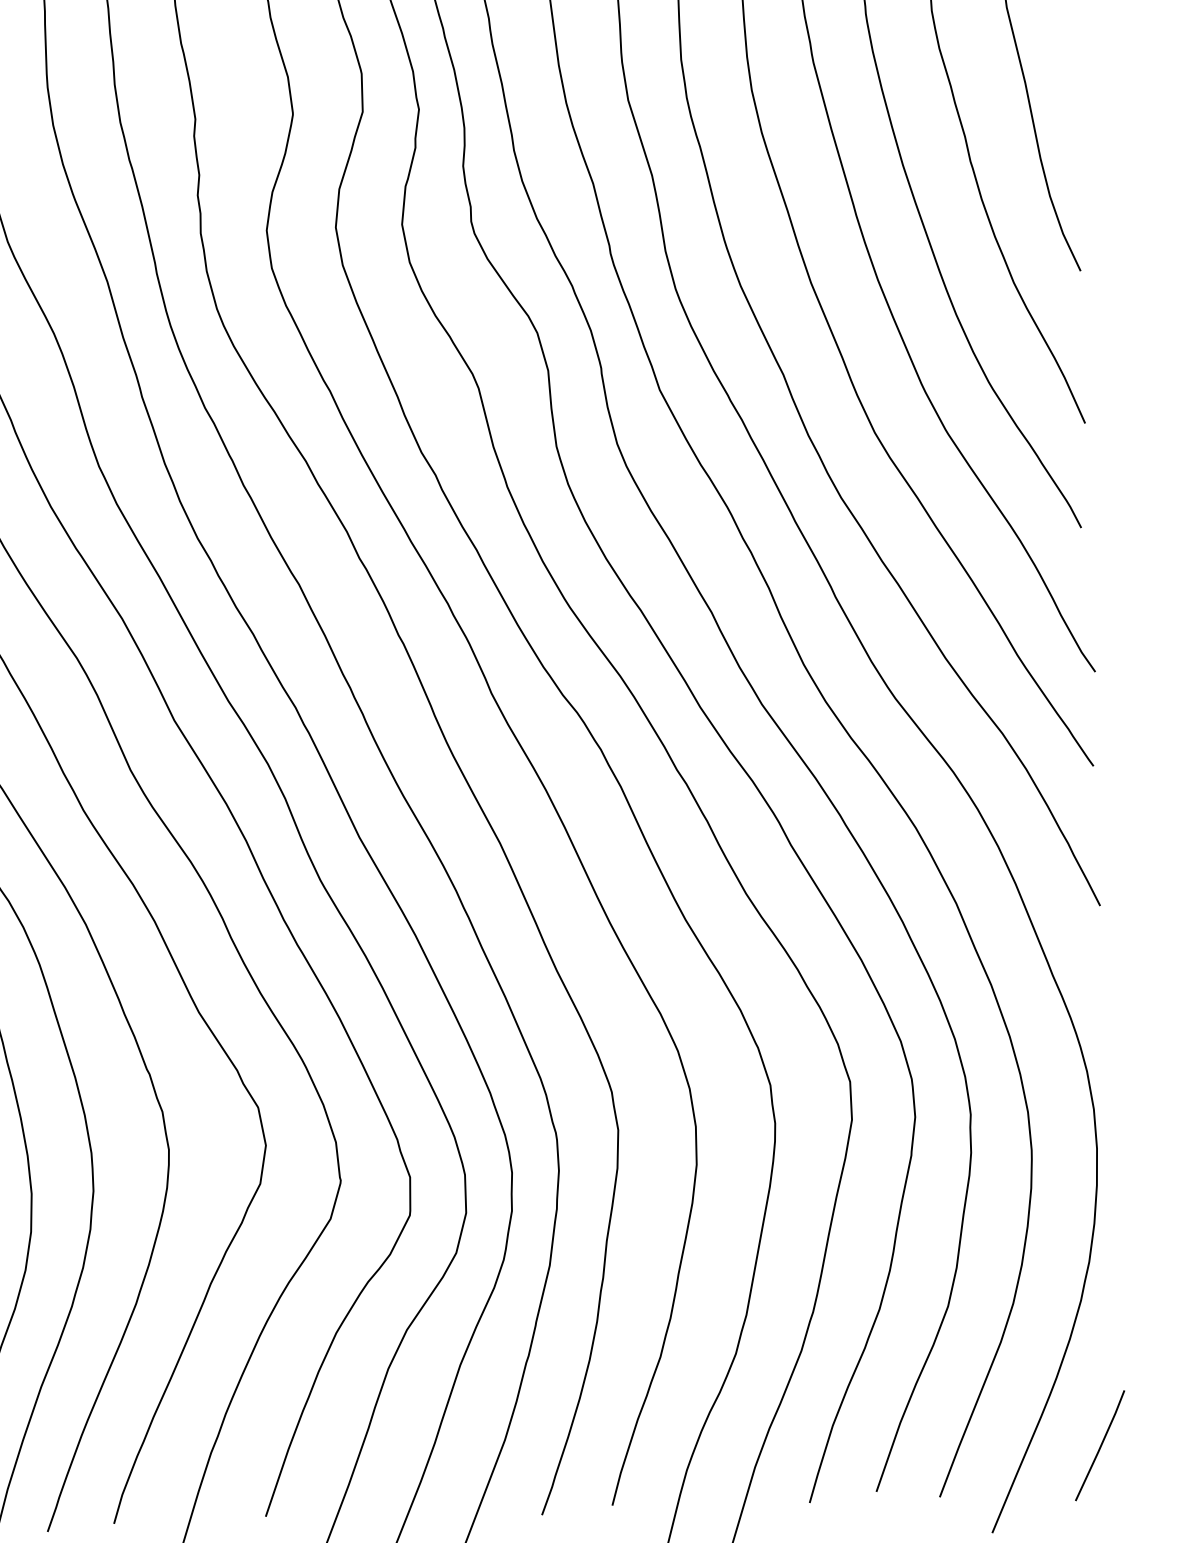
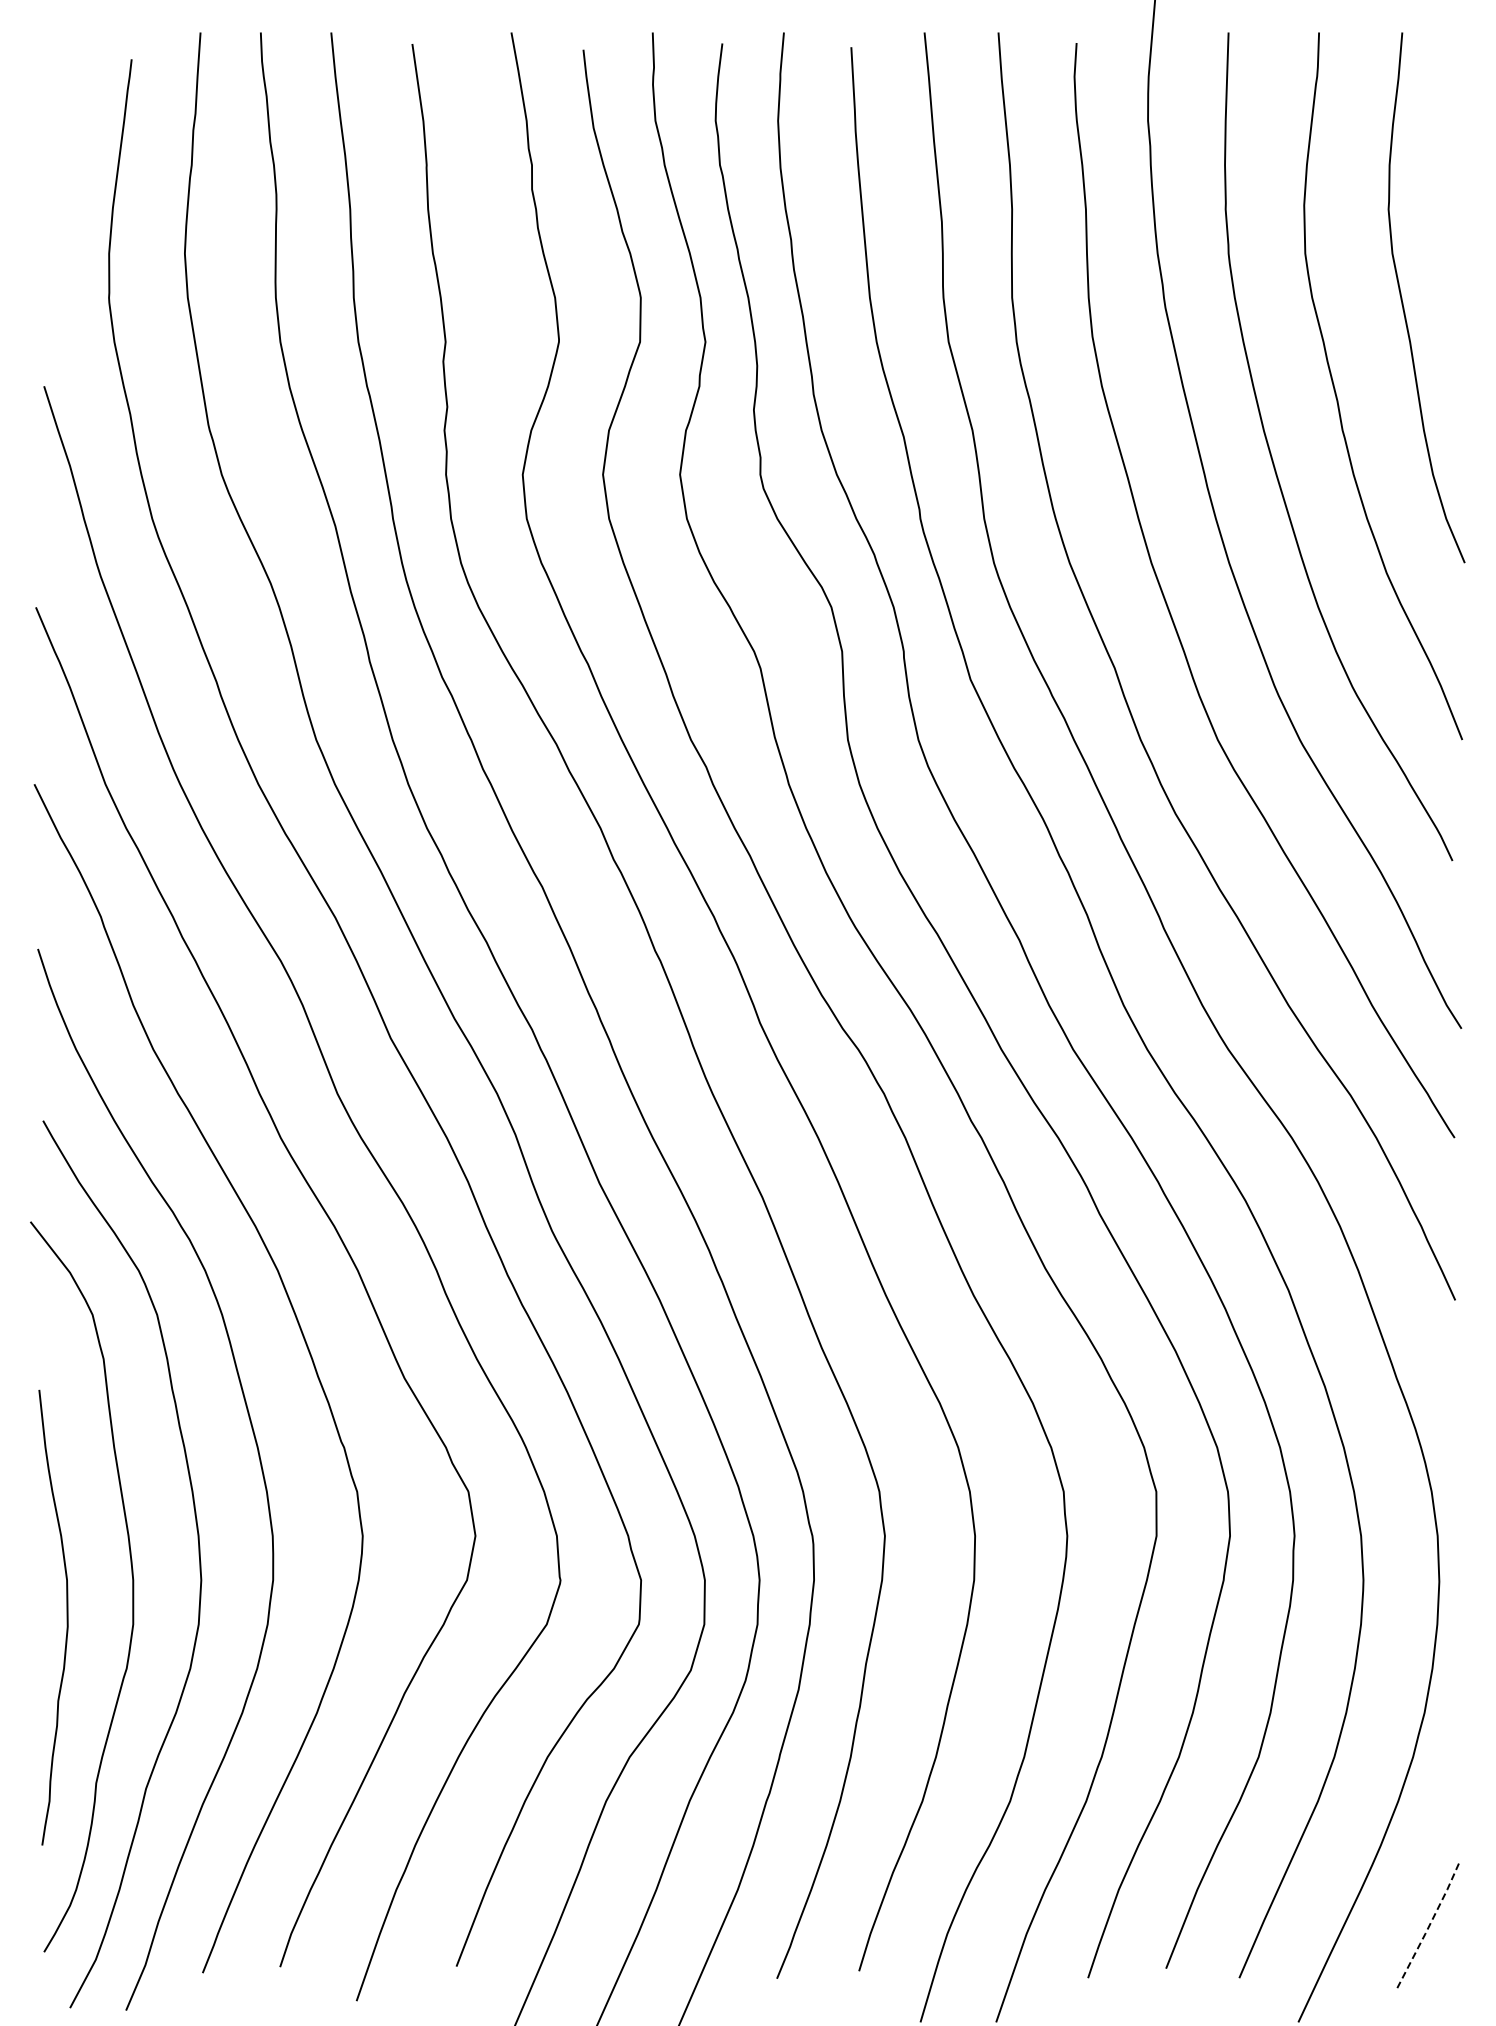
line: (1100, 1445) -> (1428, 1926), solid -> dashed

